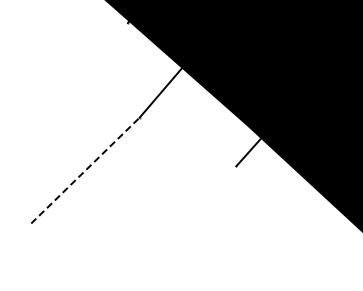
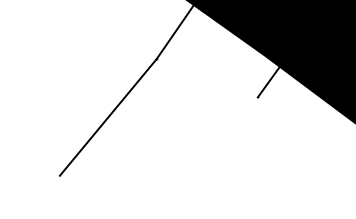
line: (85, 170) -> (108, 117), dashed -> solid

